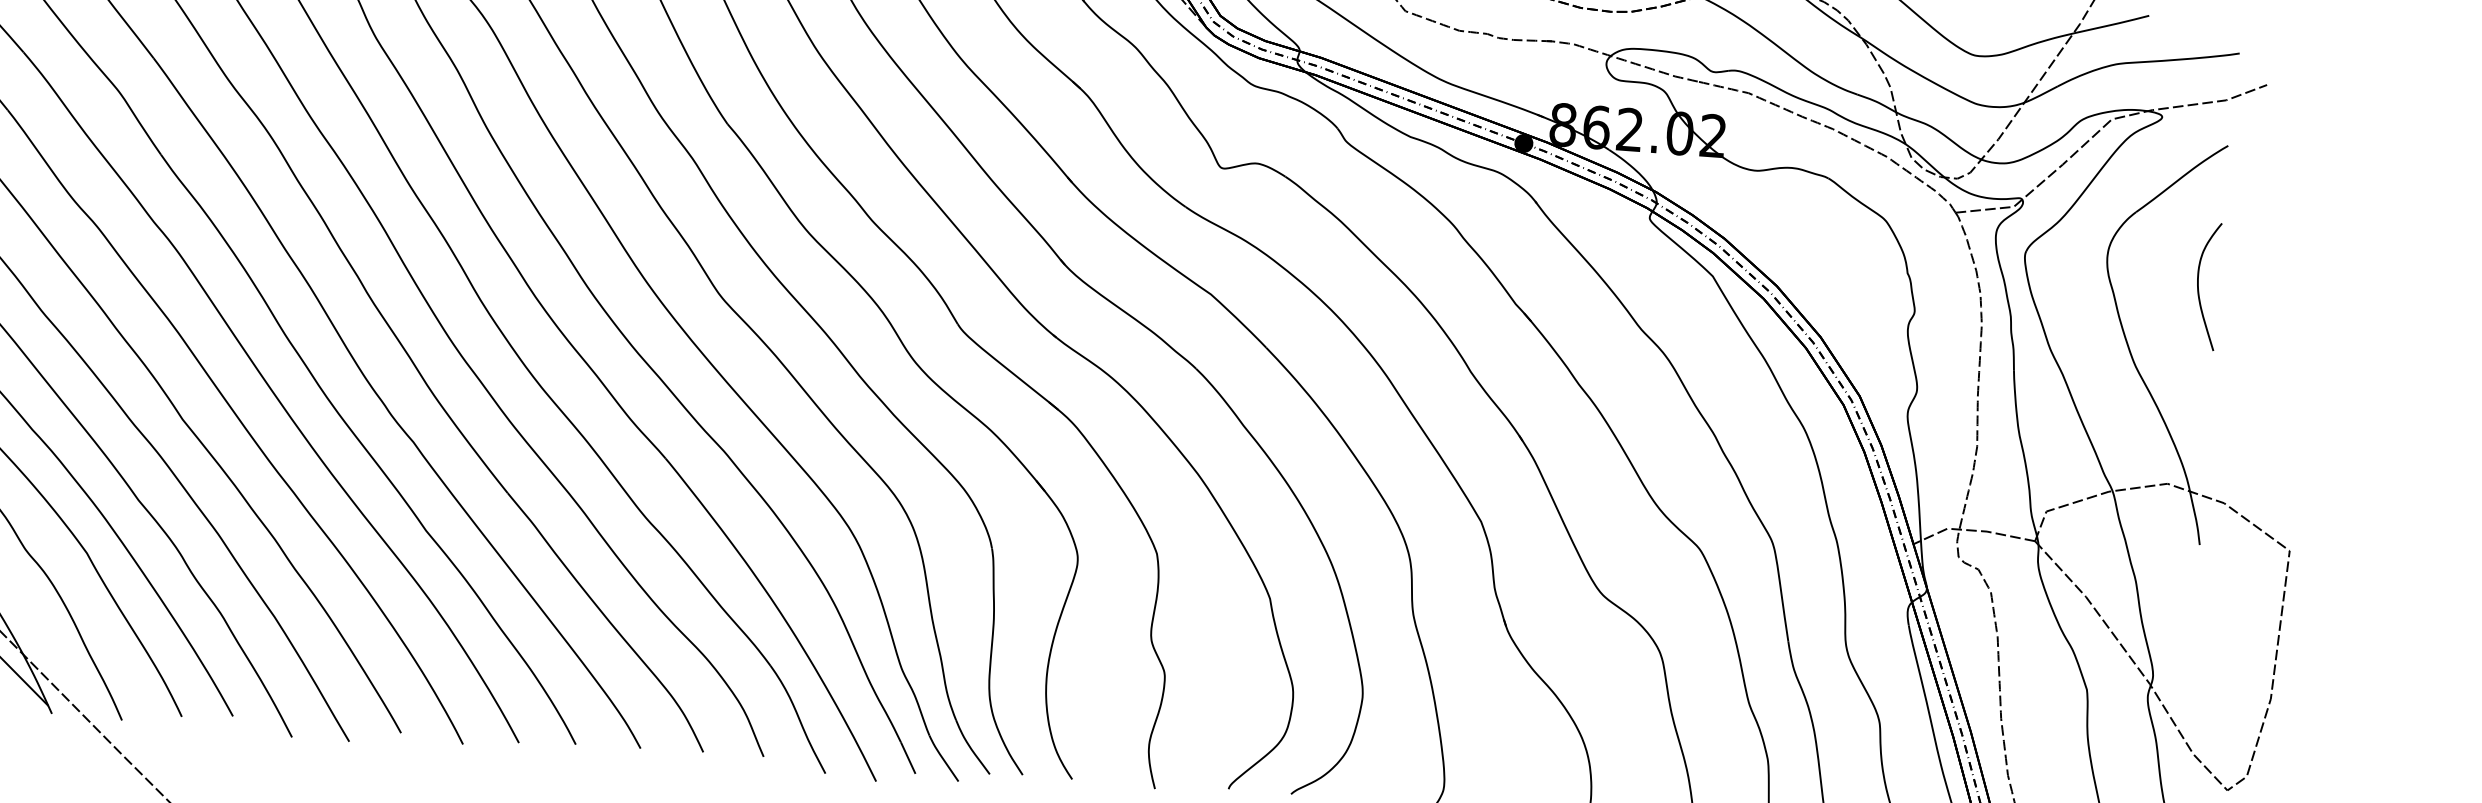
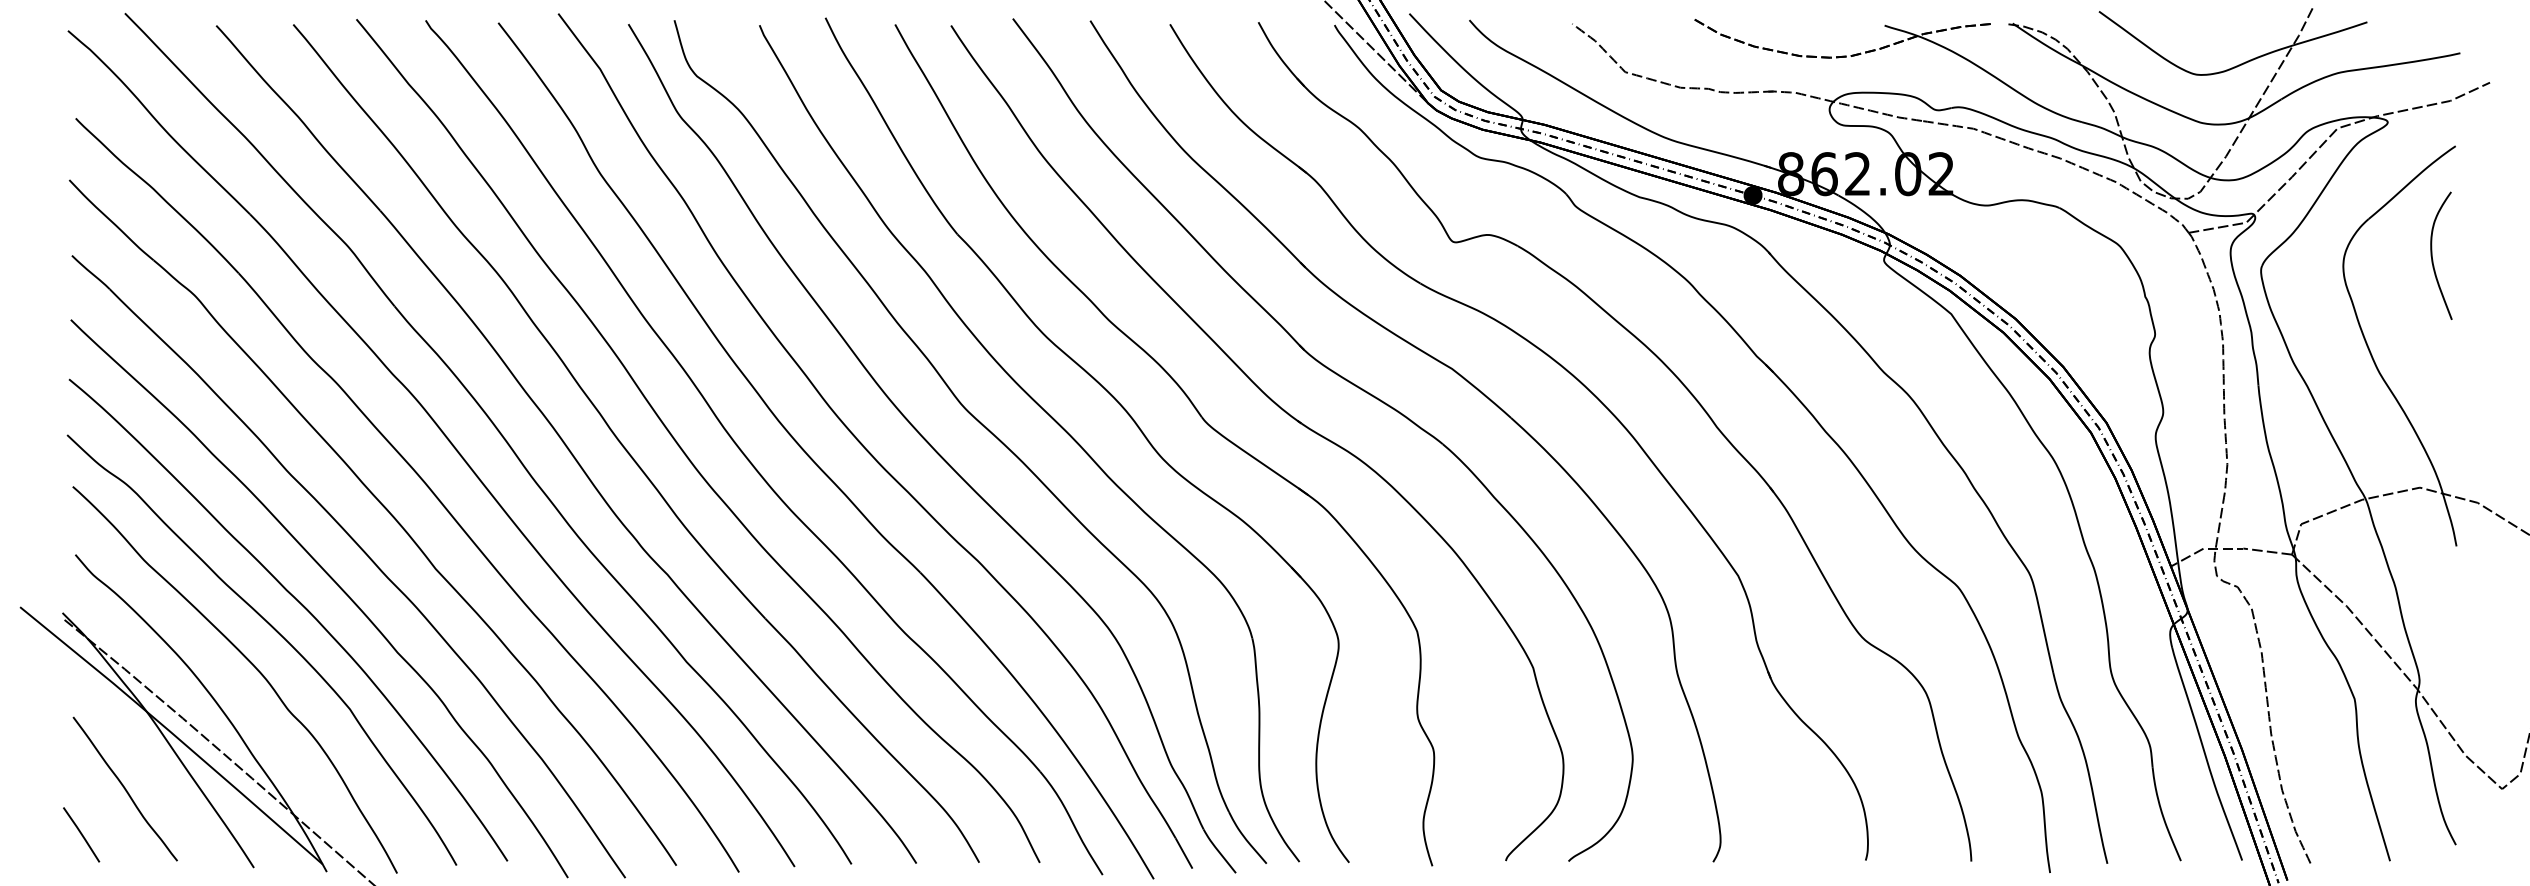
curve: (2199, 289) -> (2433, 259), moved

